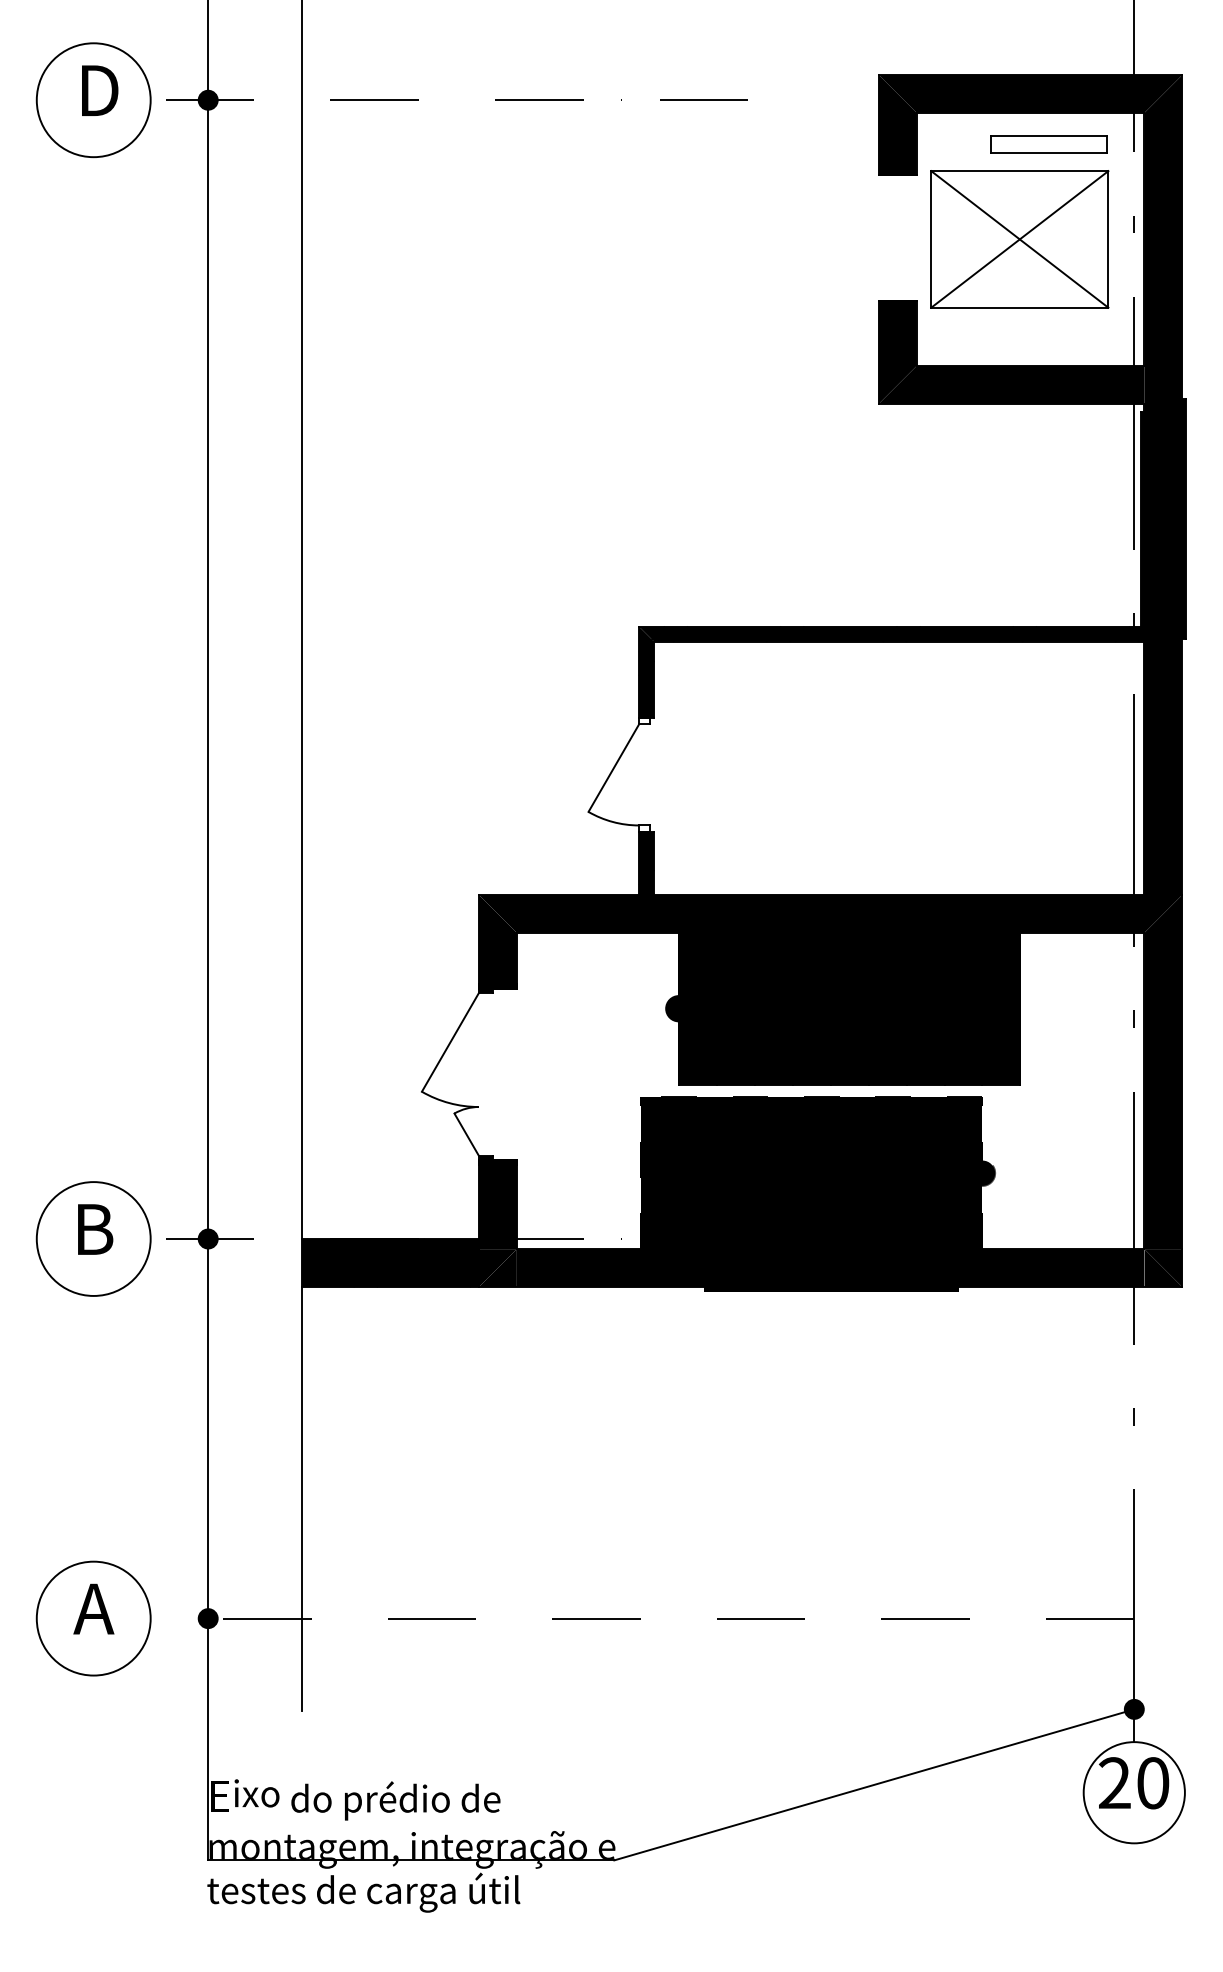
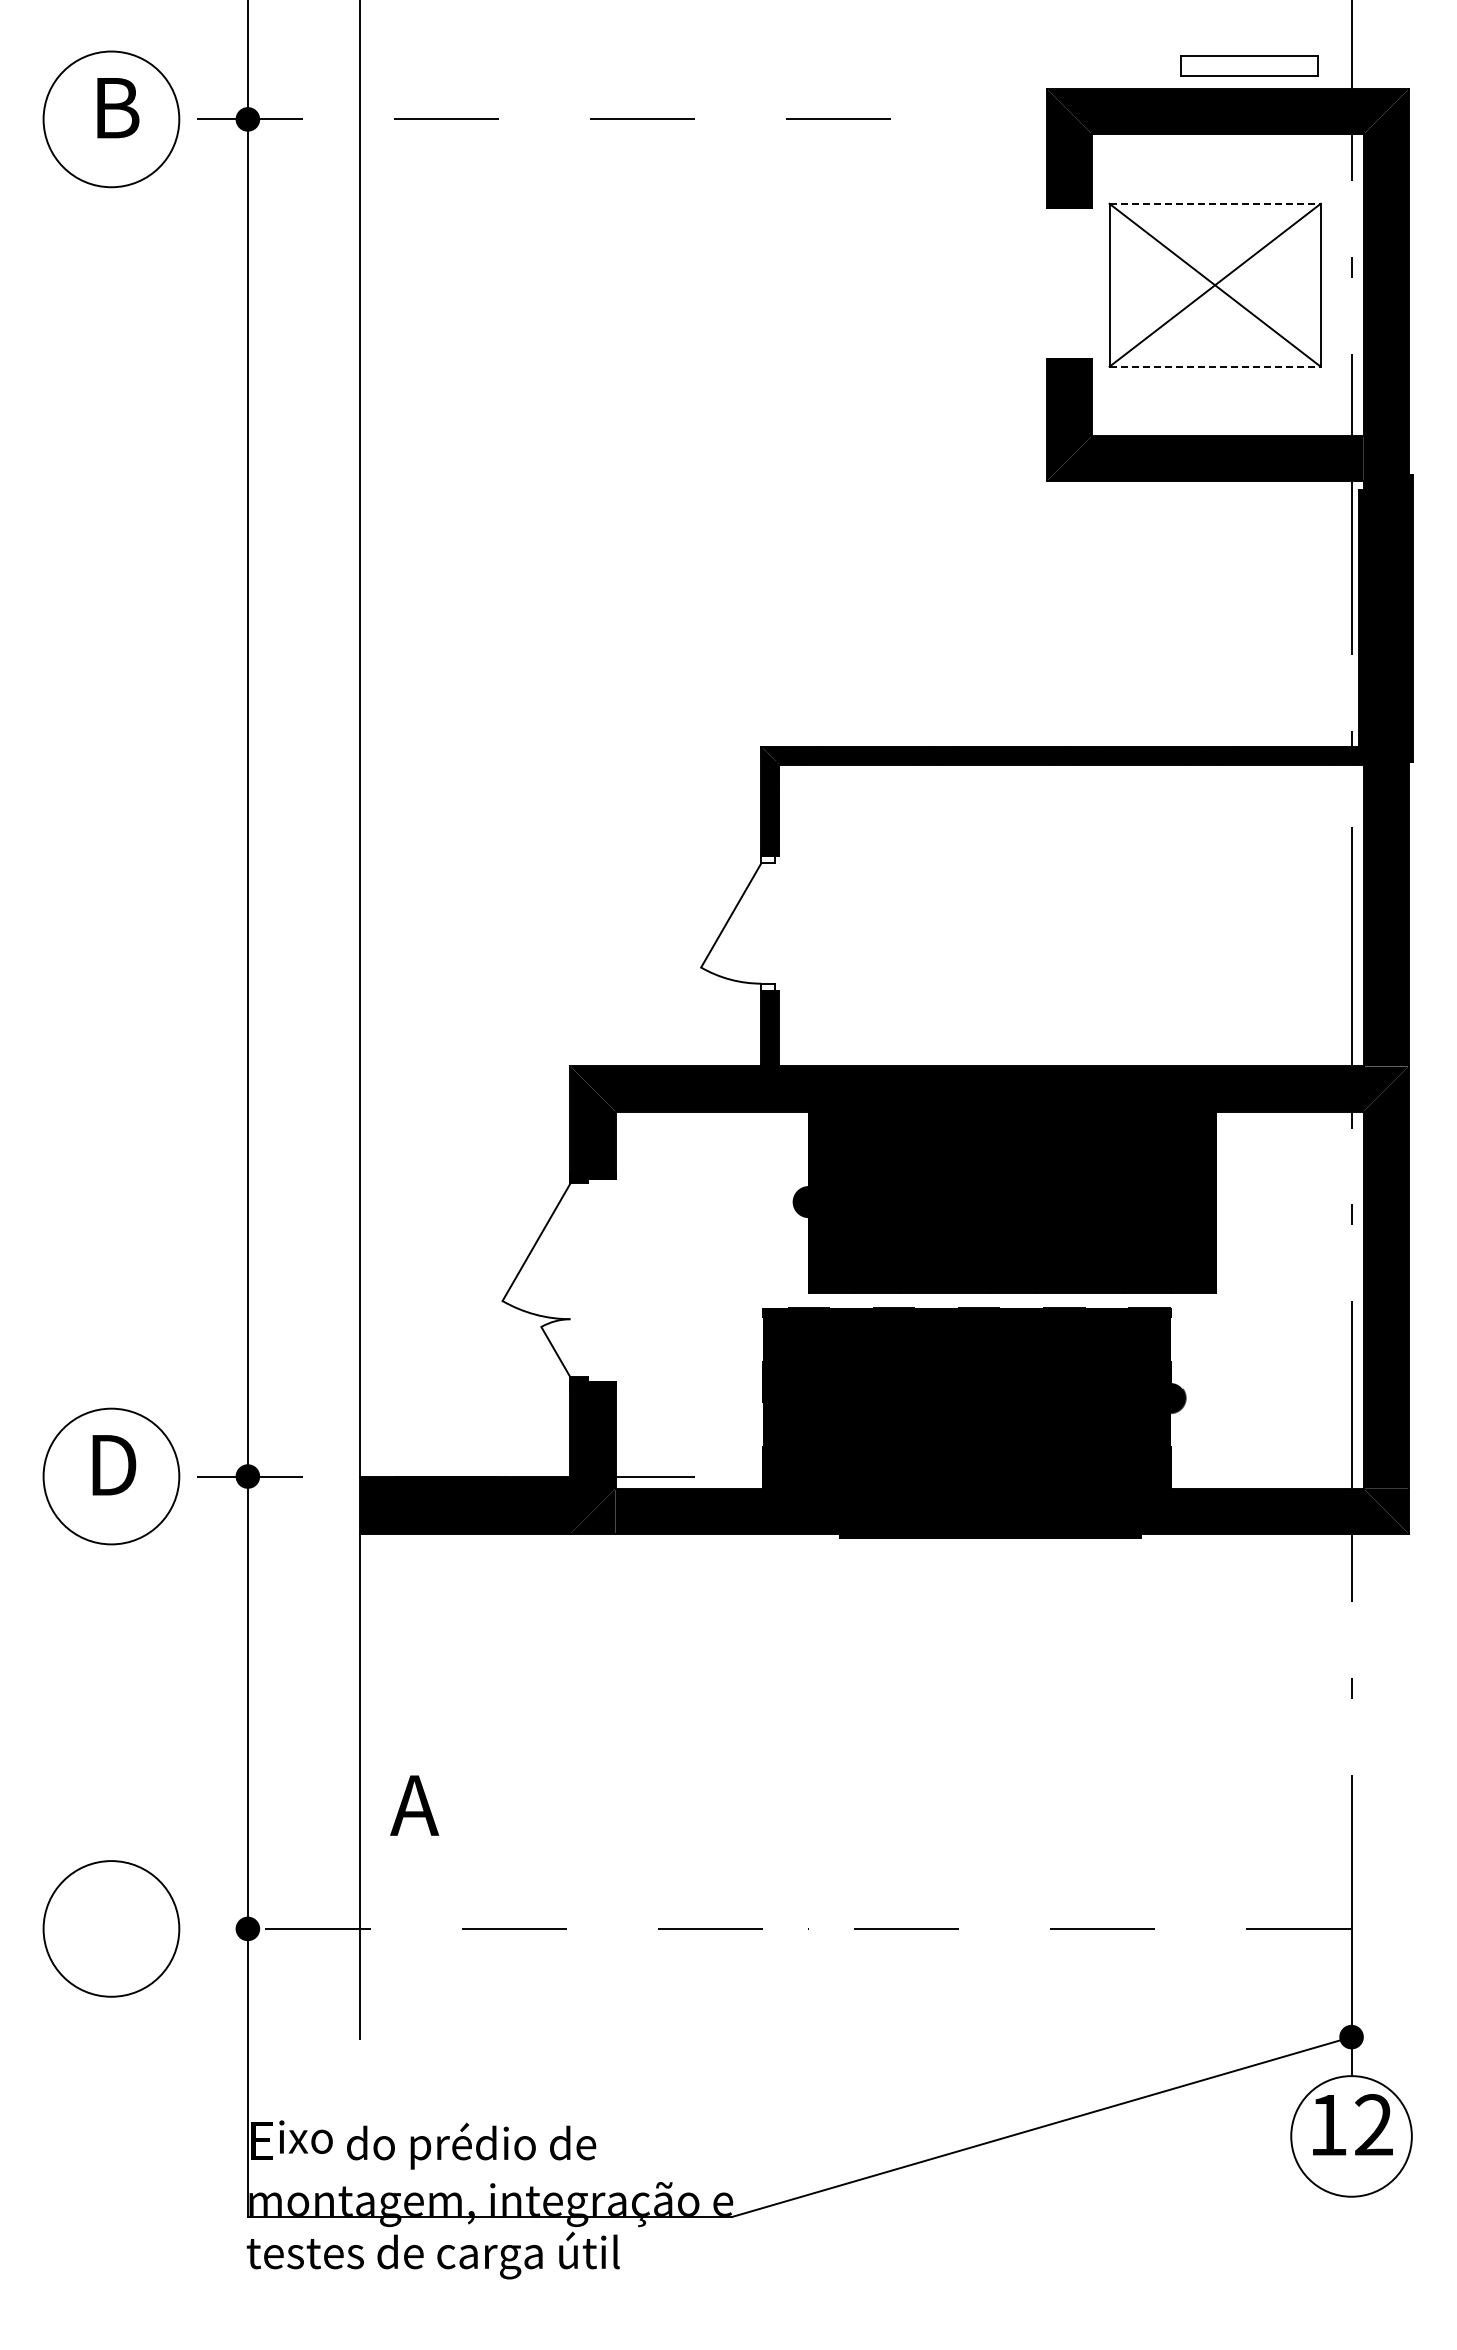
text: (103, 91) -> (122, 108), D -> B
part: (1048, 143) -> (1249, 65), moved
line: (1020, 170) -> (1215, 203), solid -> dashed
line: (1020, 307) -> (1215, 366), solid -> dashed
text: (99, 1229) -> (118, 1465), B -> D
text: (93, 1609) -> (414, 1805), moved
text: (1134, 1783) -> (1351, 2125), 20 -> 12

